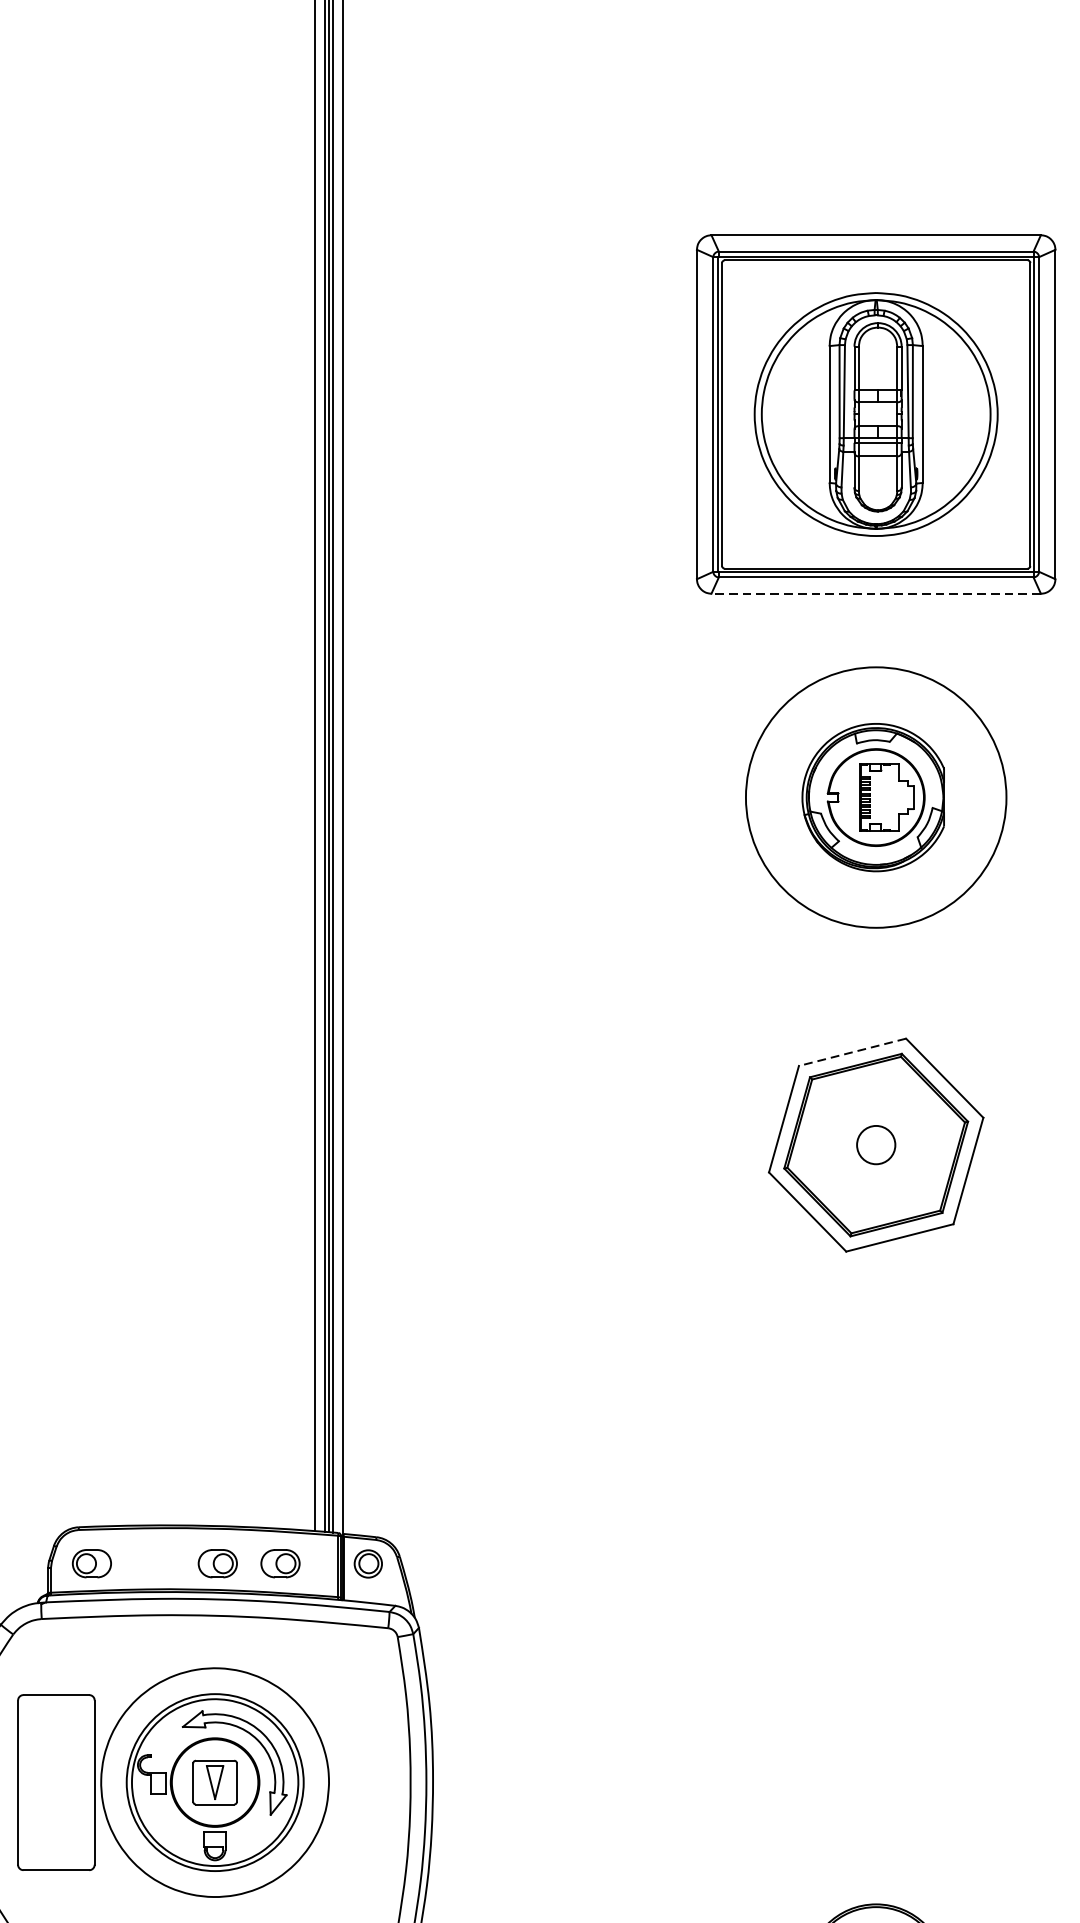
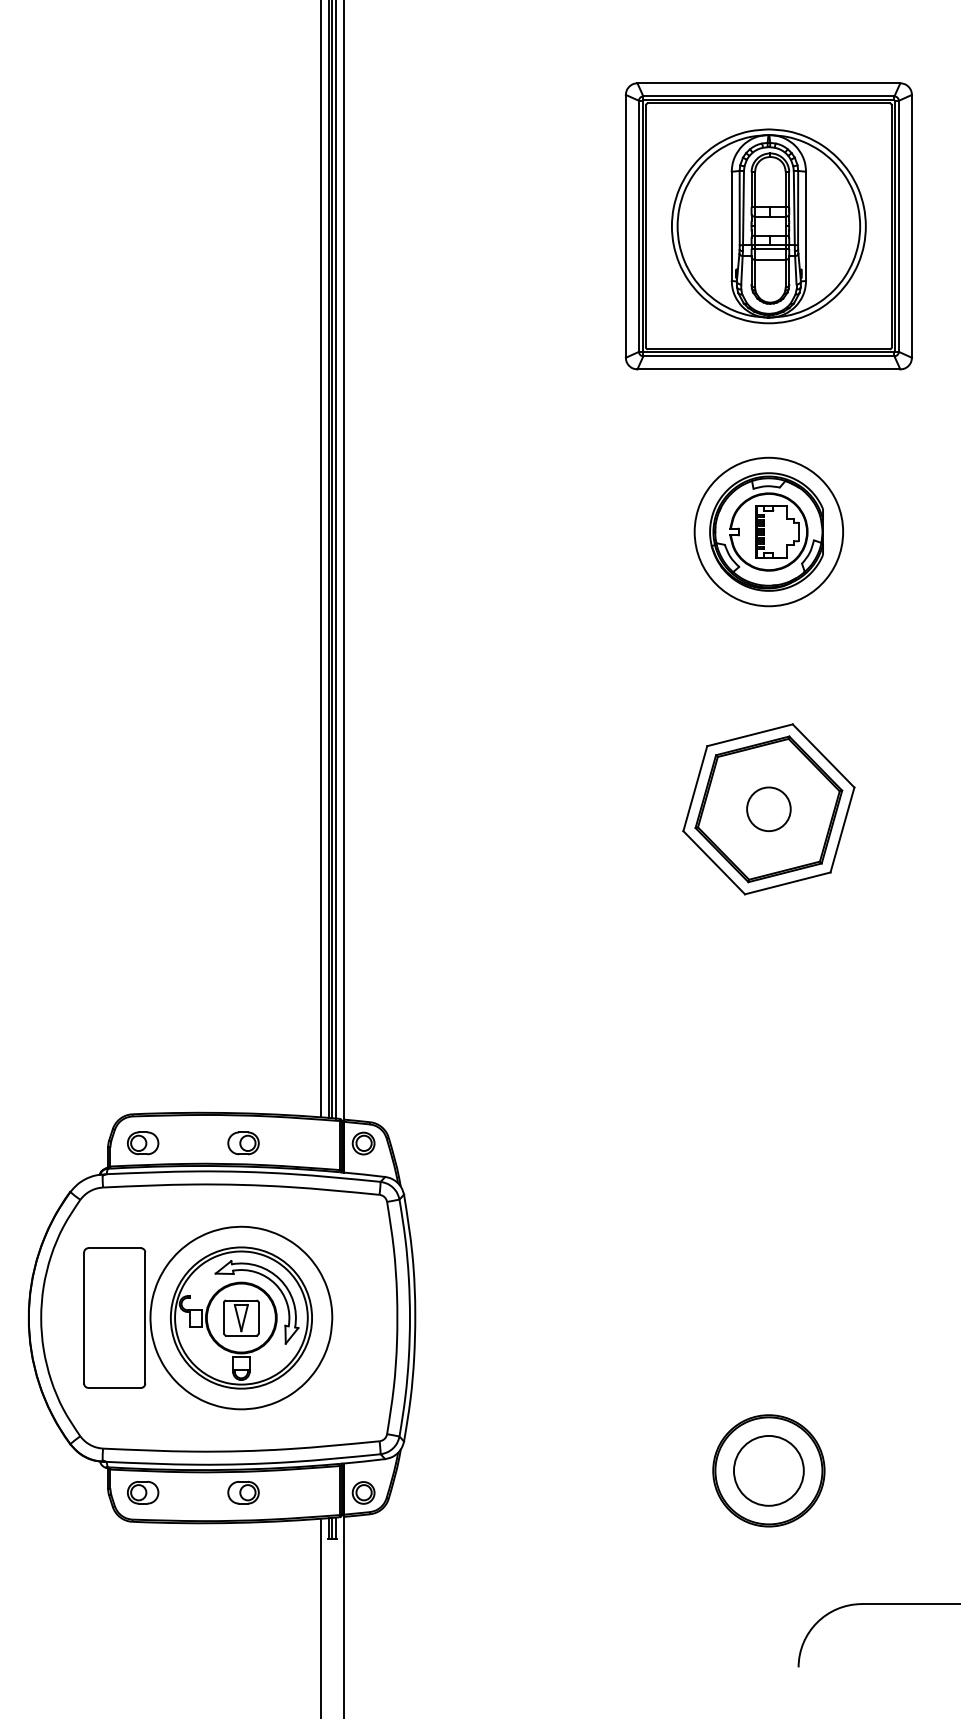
line: (875, 593) -> (768, 369), dashed -> solid
circle: (875, 796) -> (768, 531), size x0.71
line: (851, 1052) -> (749, 735), dashed -> solid
circle: (875, 1145) -> (768, 809), size x1.43
part: (280, 1563) -> (293, 1143), removed

